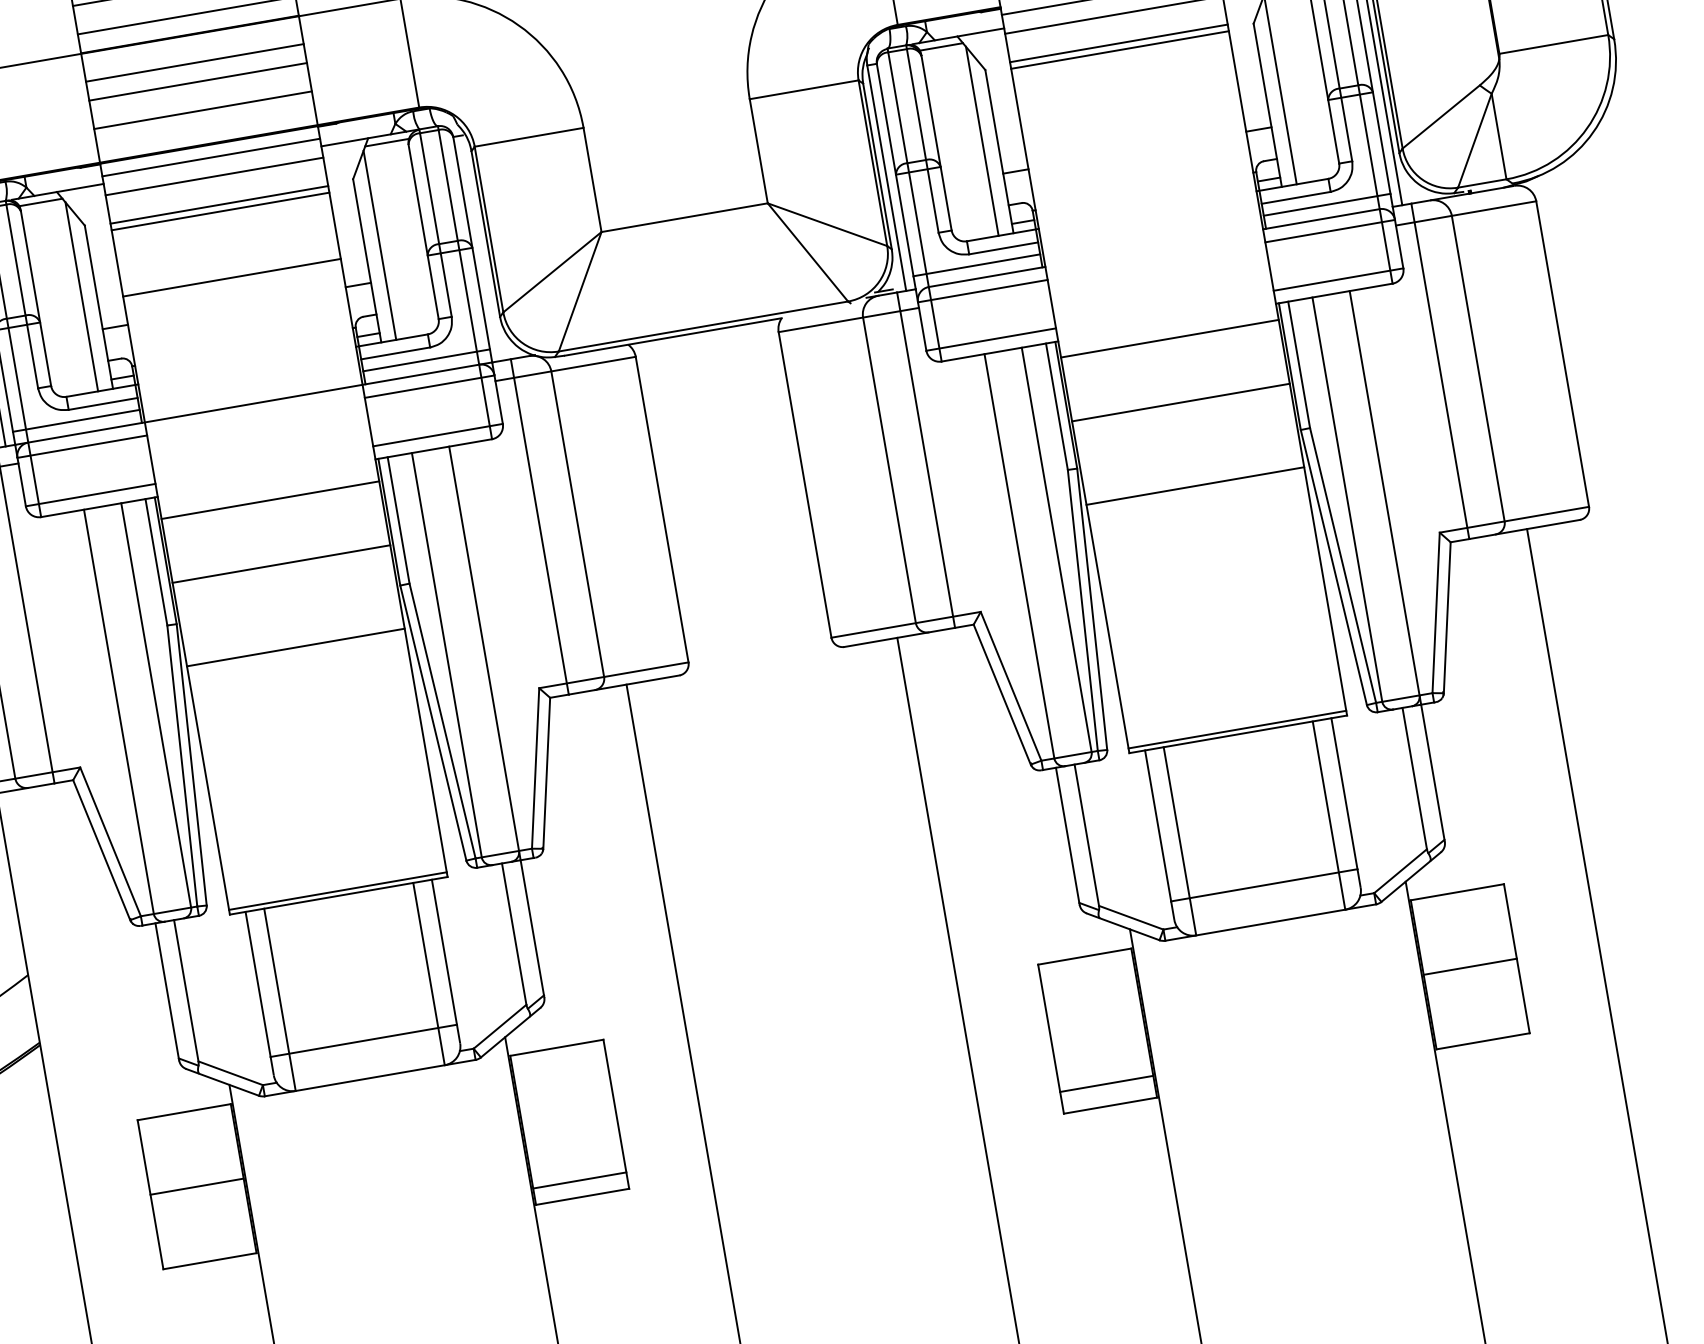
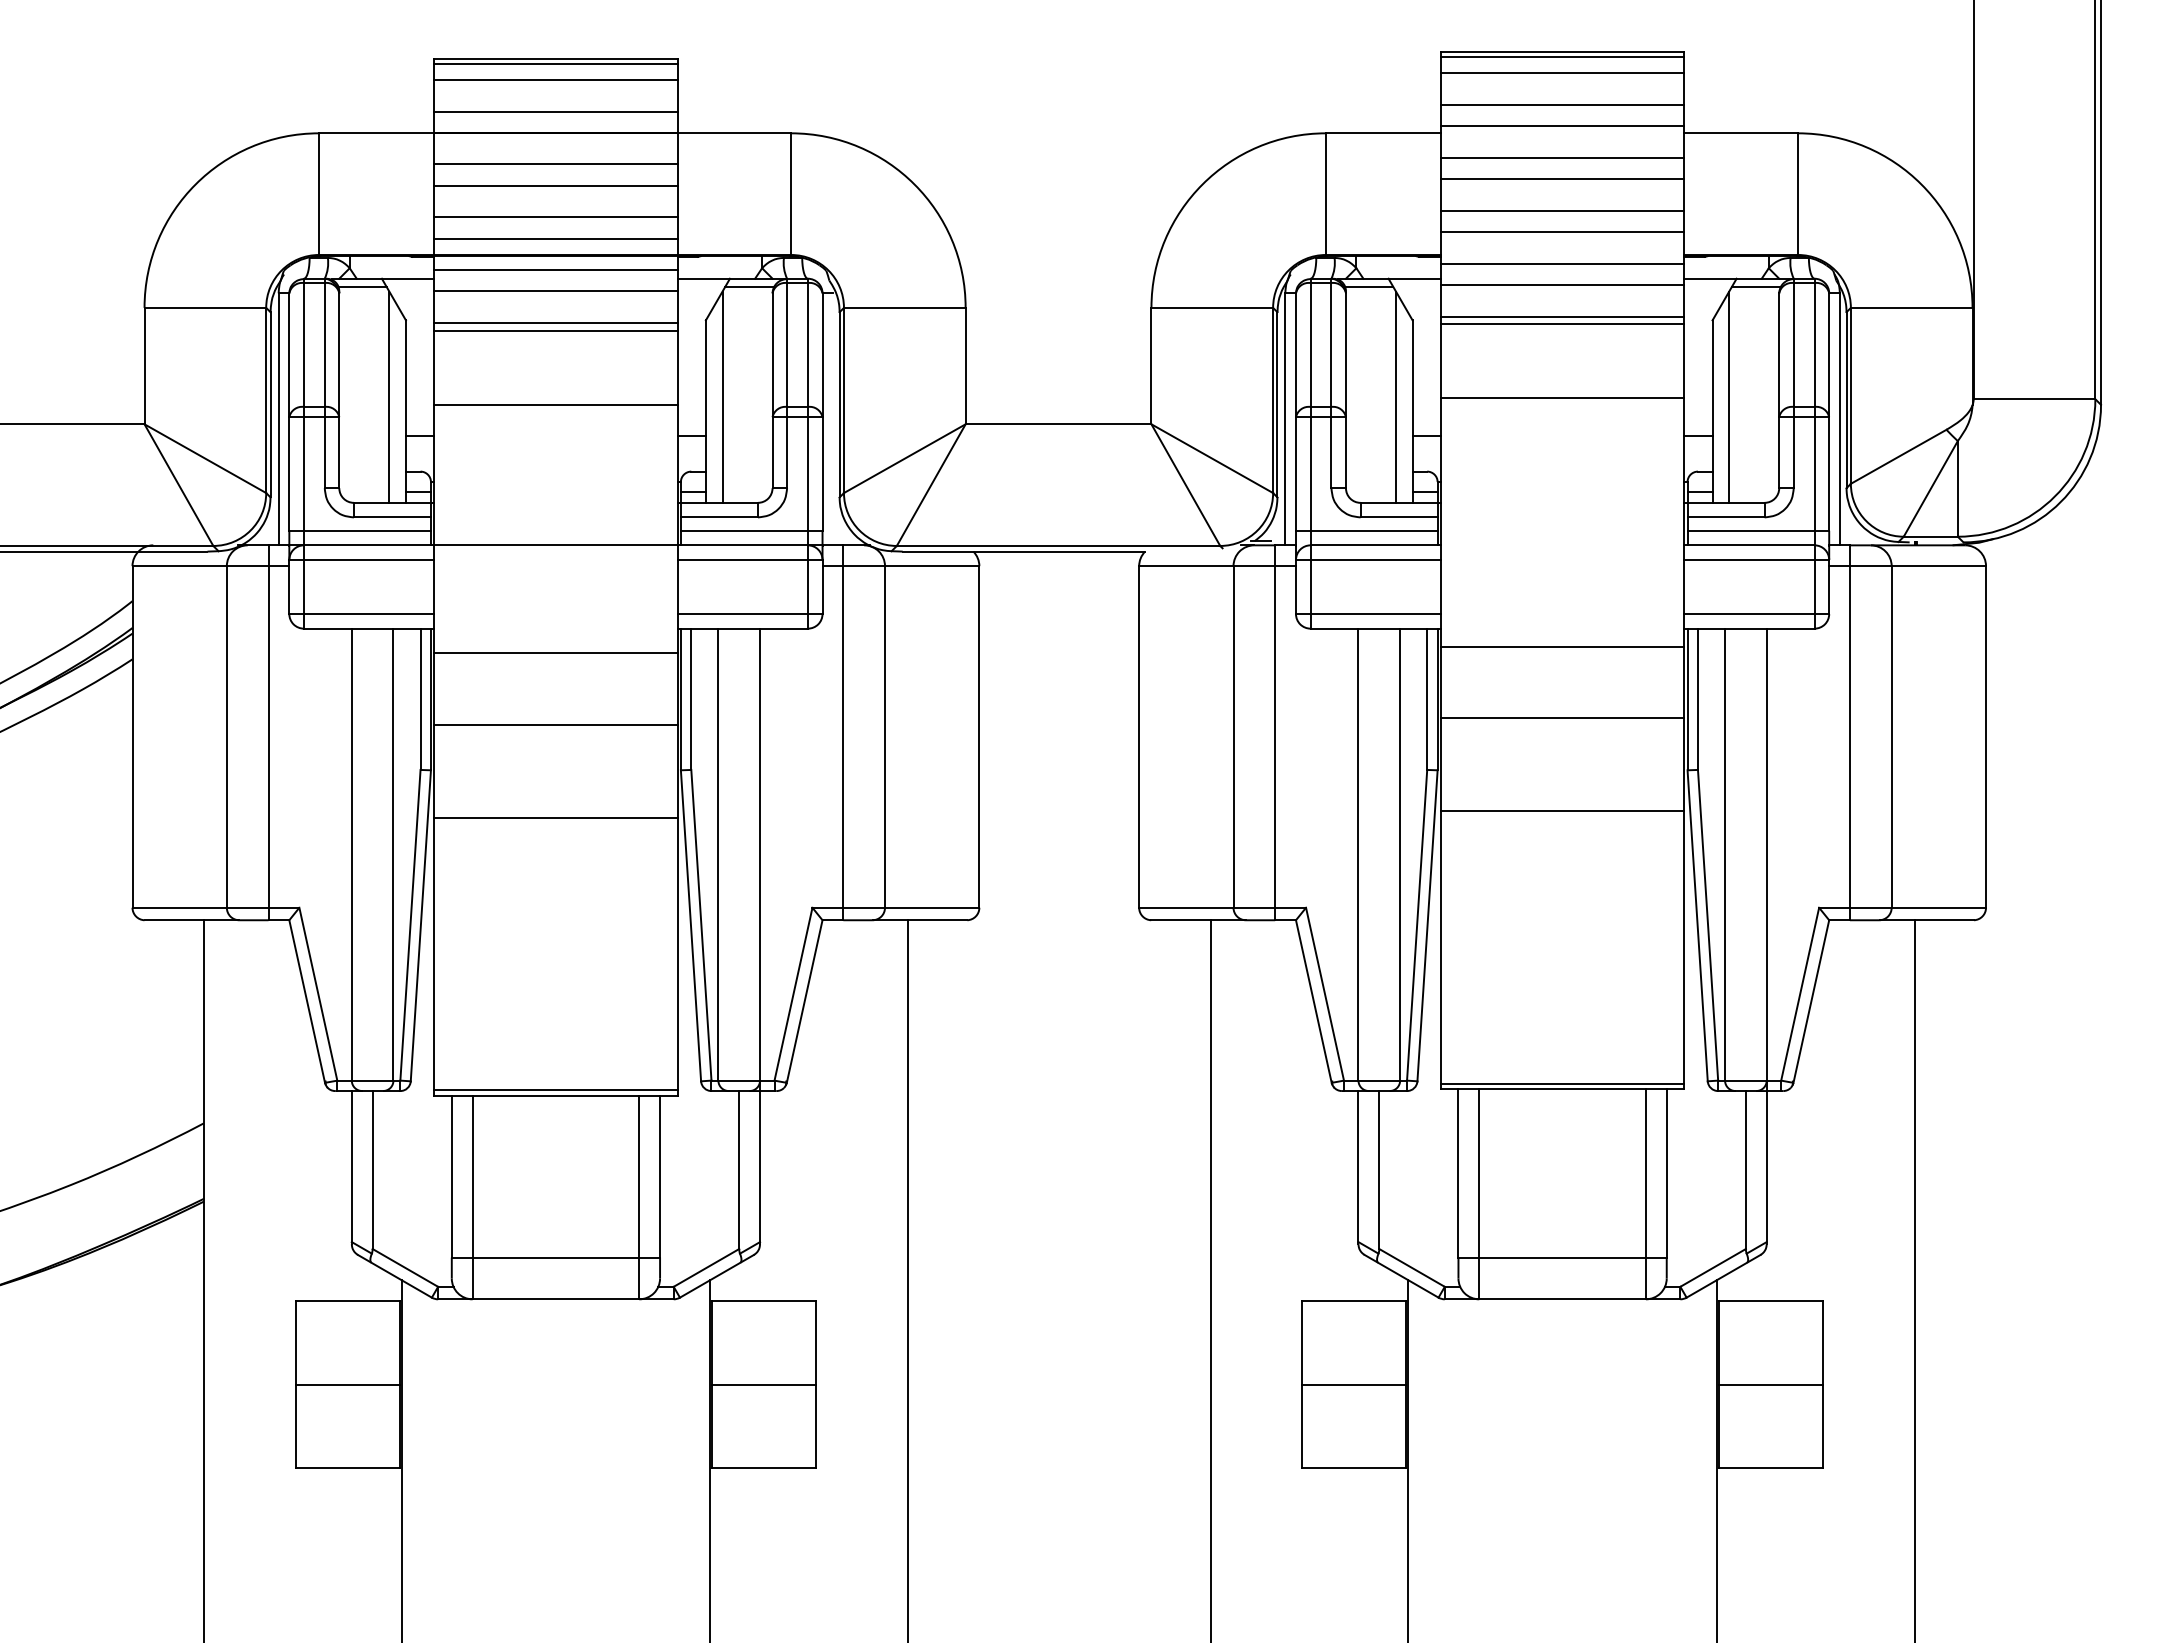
line: (1131, 115) -> (1562, 397), added
line: (205, 129) -> (555, 238), added
line: (1106, 1083) -> (1354, 1384), moved
line: (580, 1180) -> (764, 1384), moved

